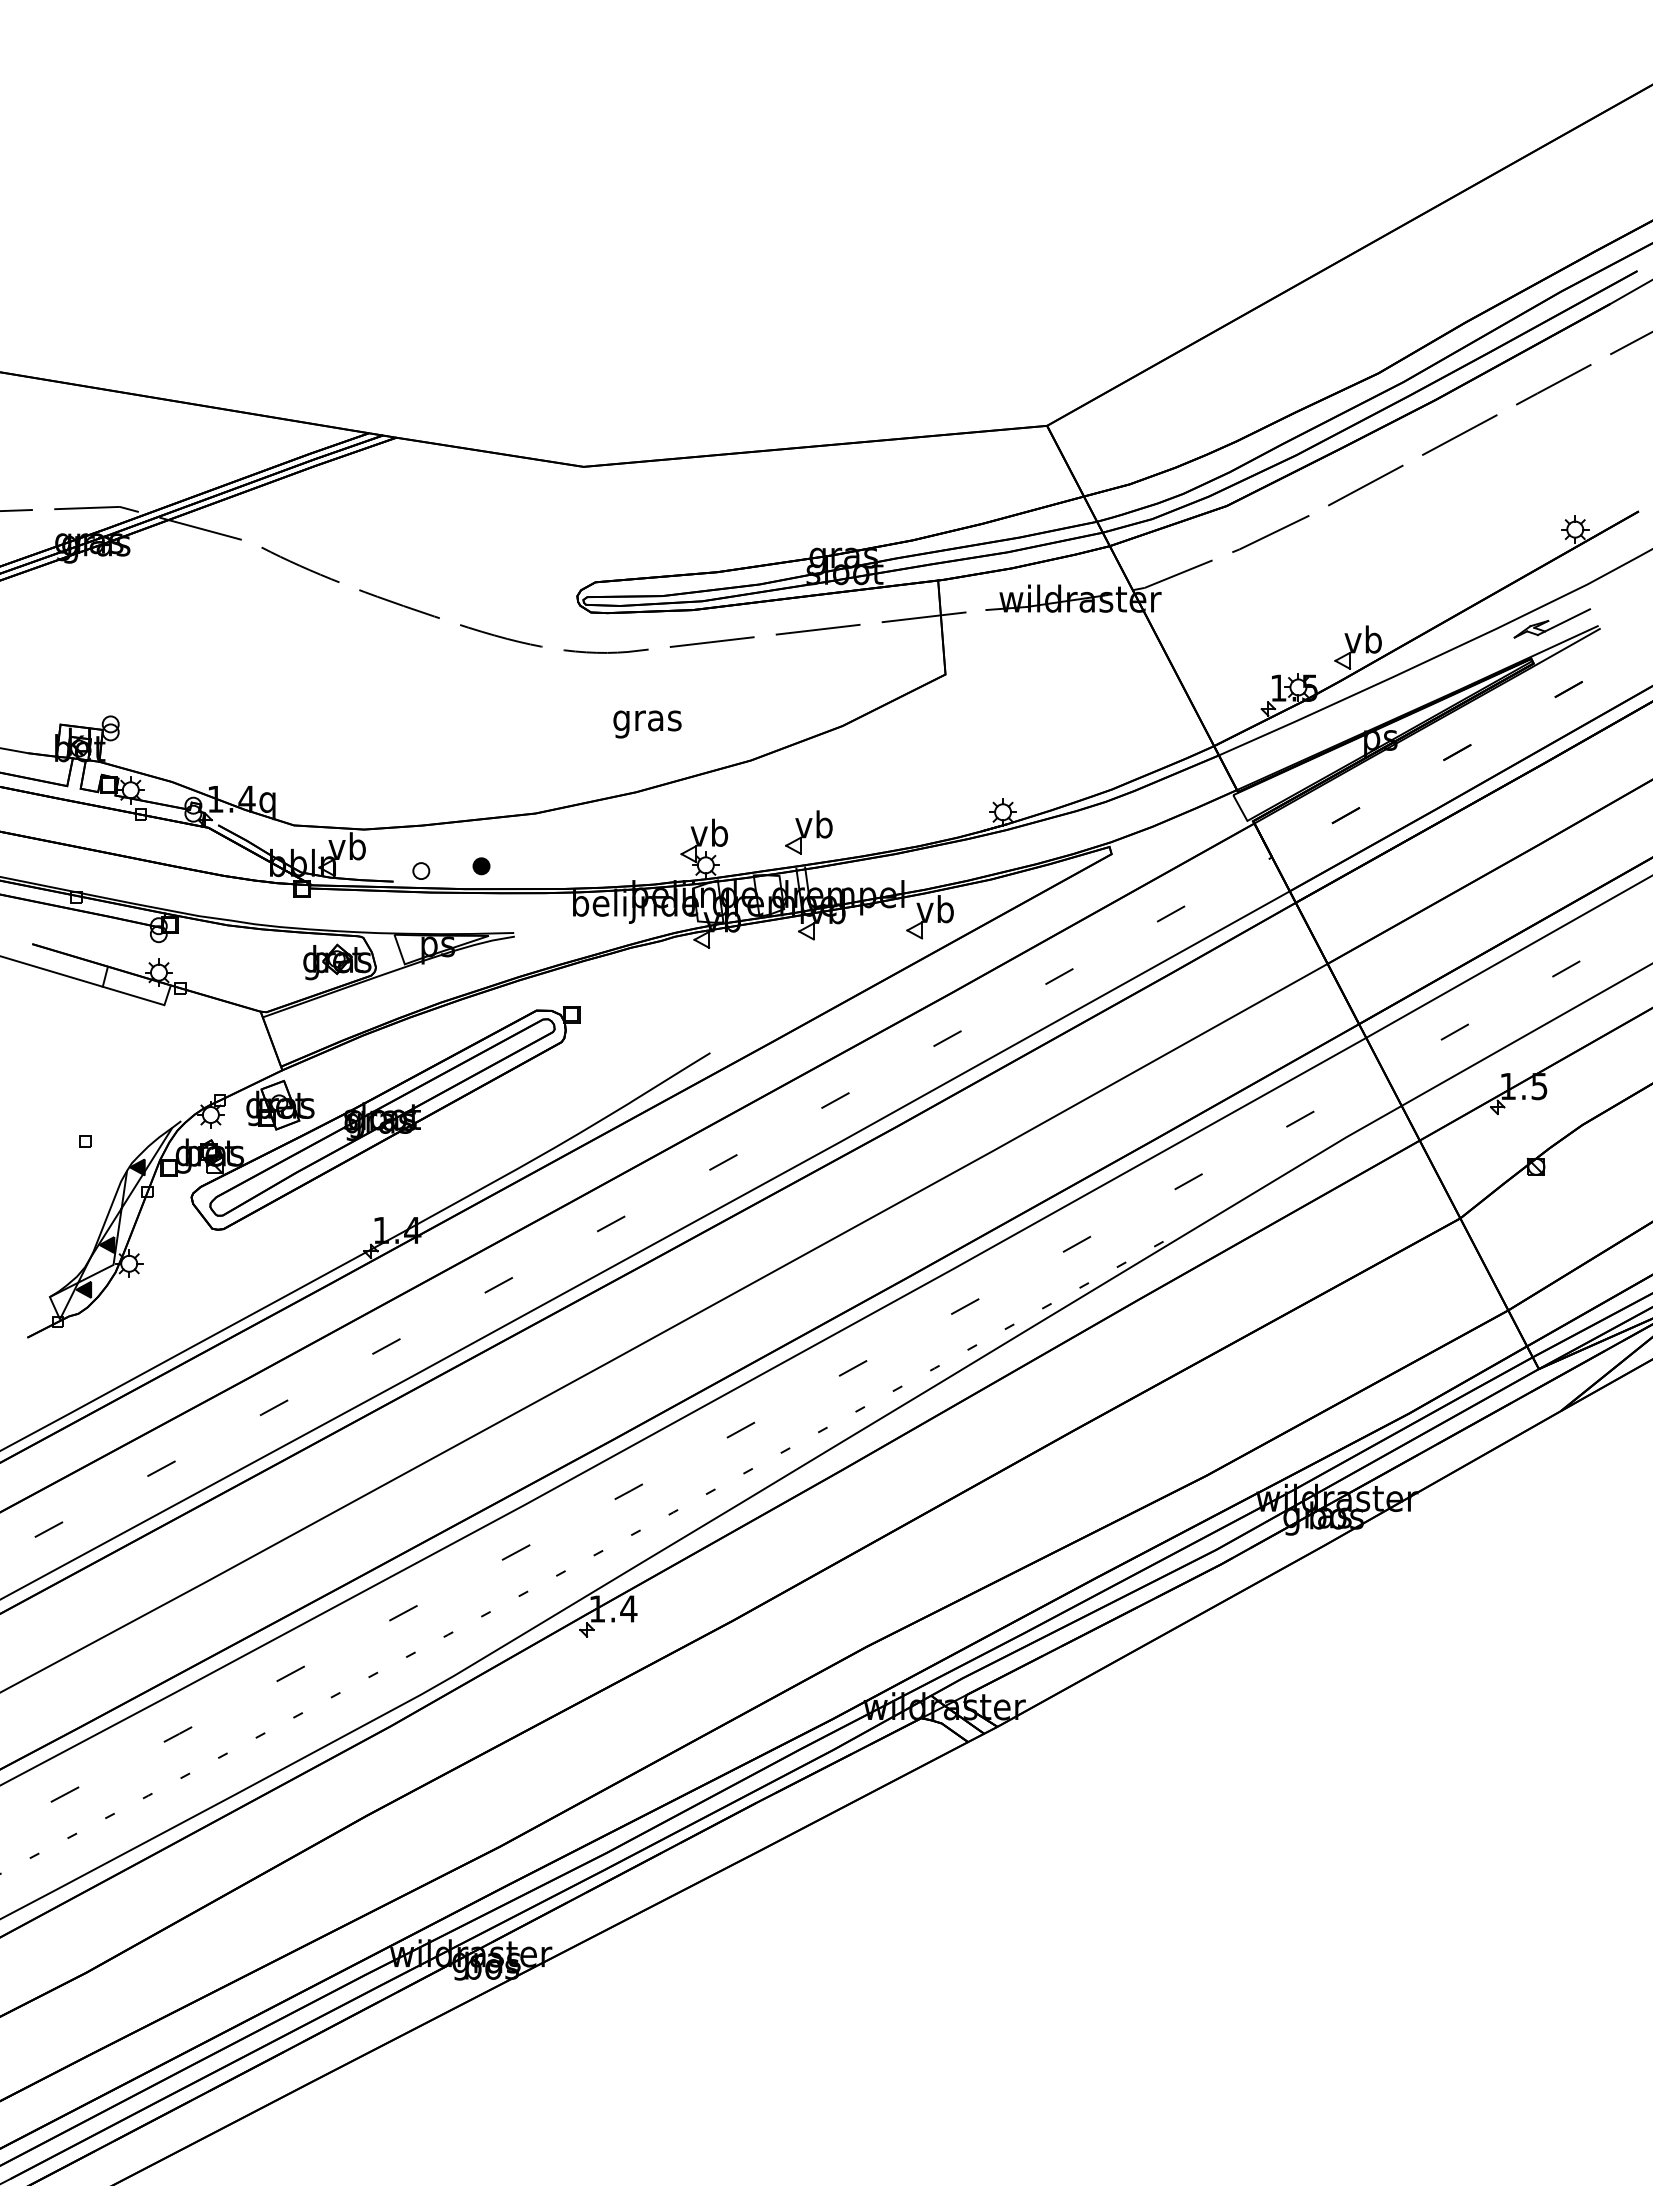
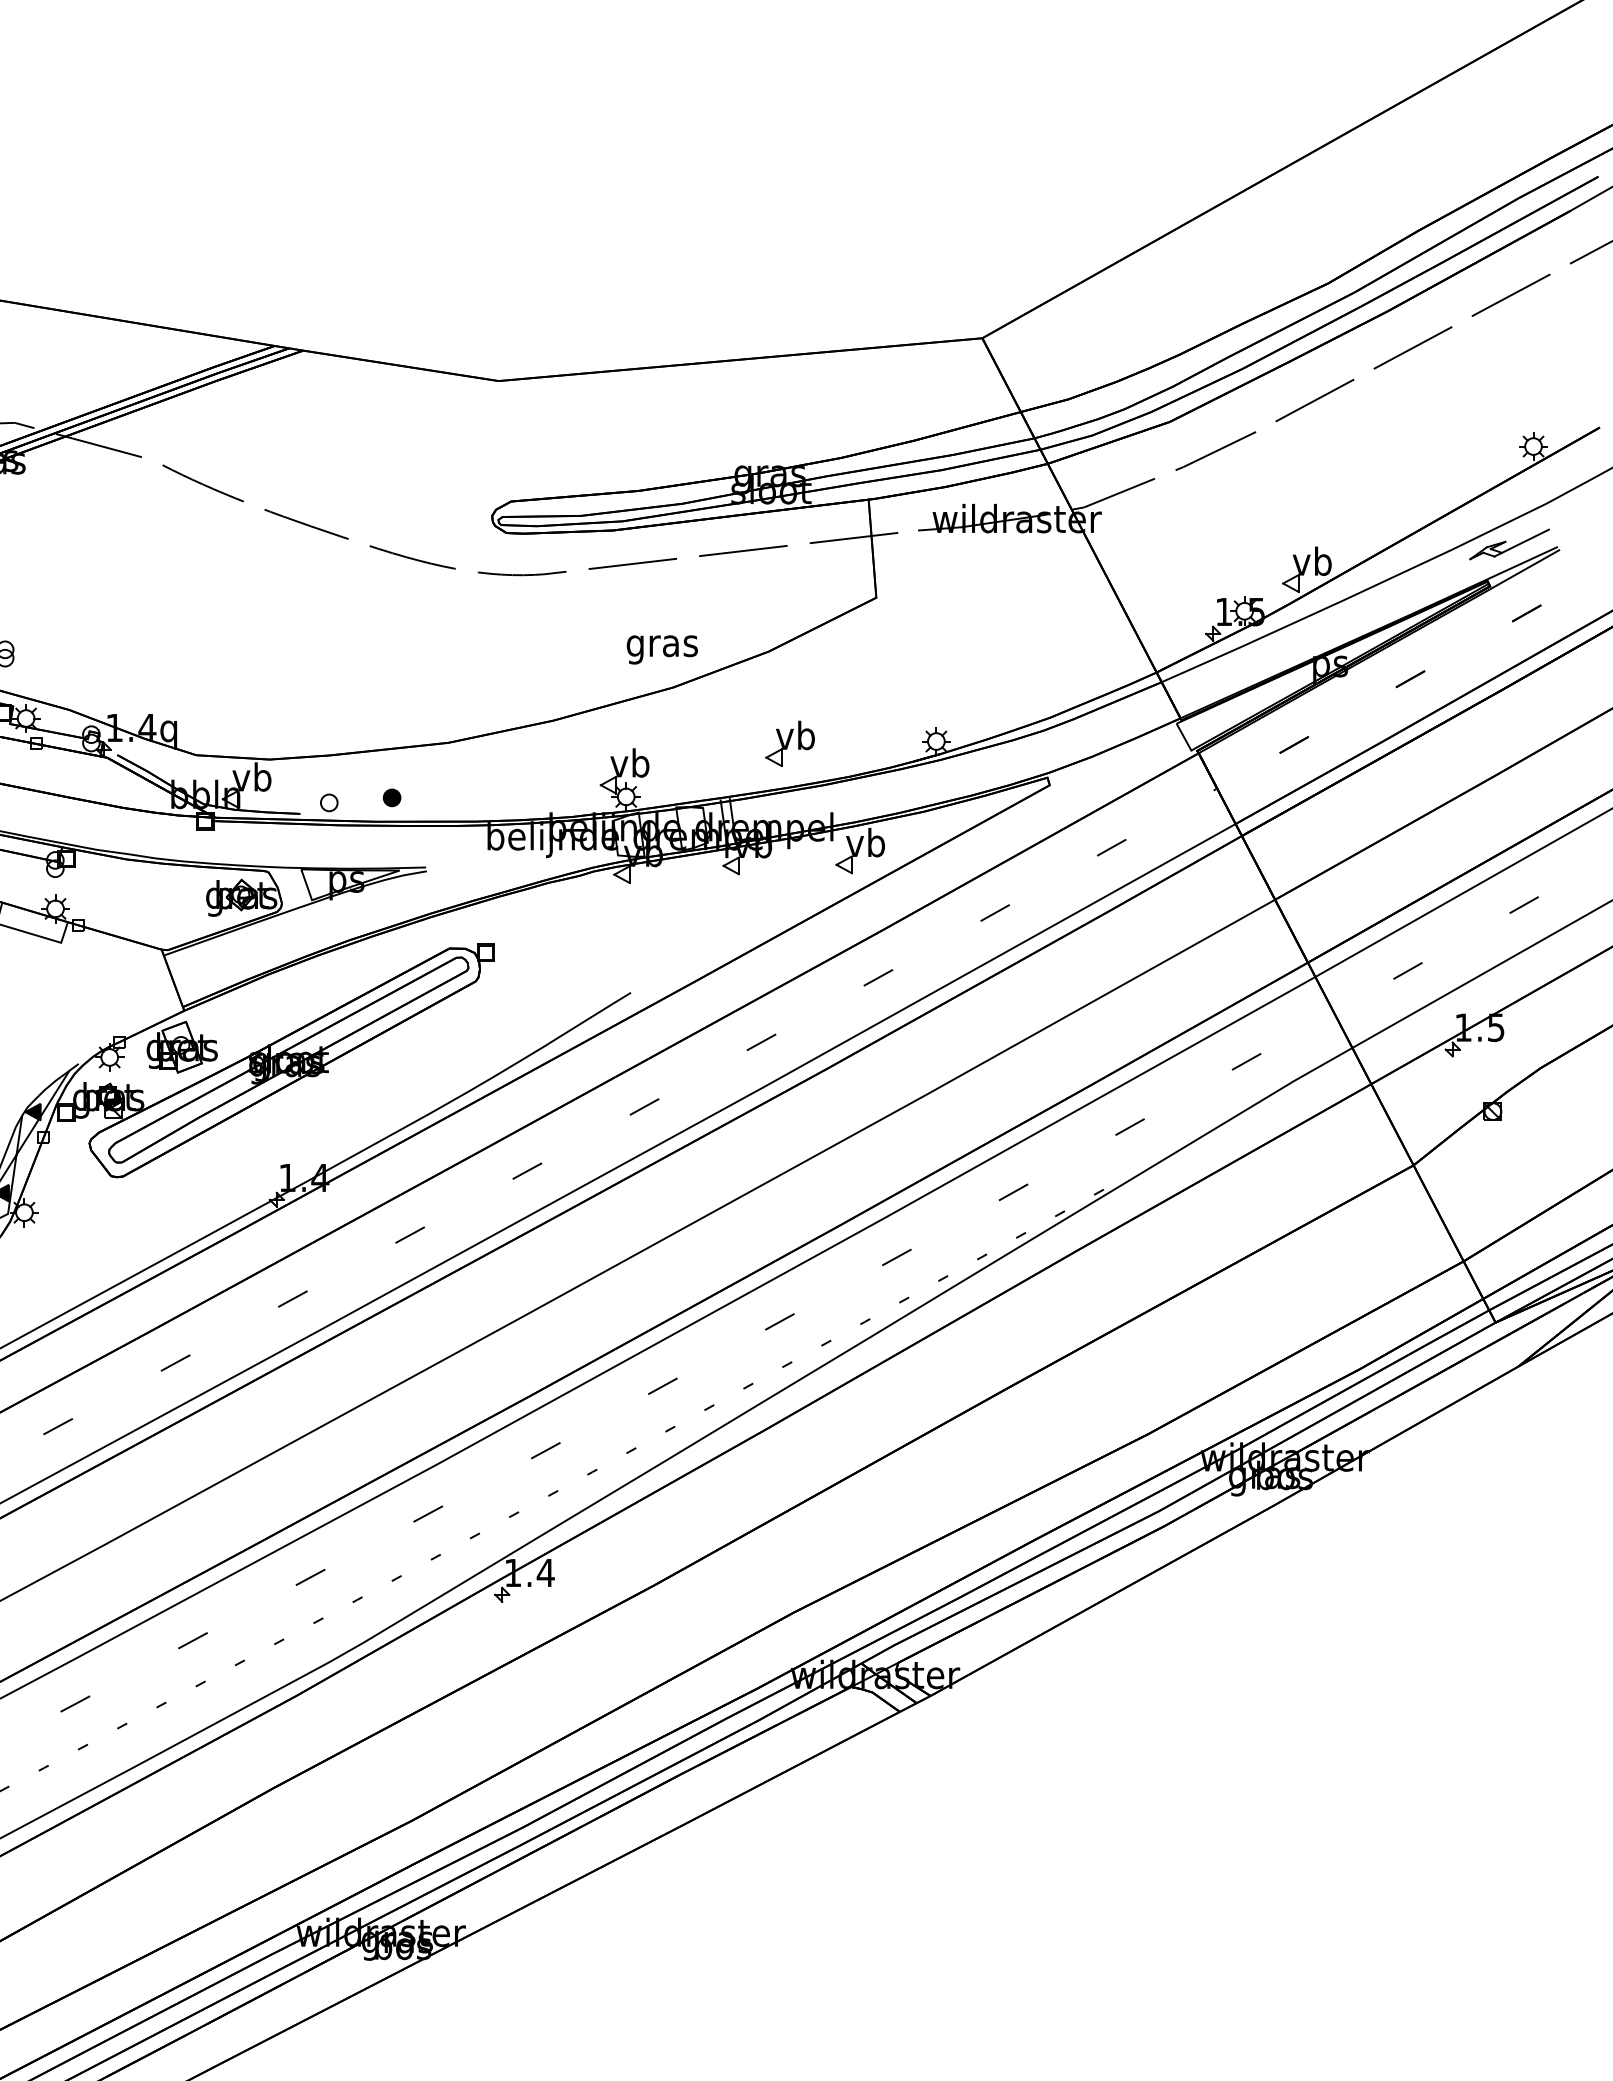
text: (647, 724) -> (662, 649), moved
part: (808, 832) -> (789, 743), moved

